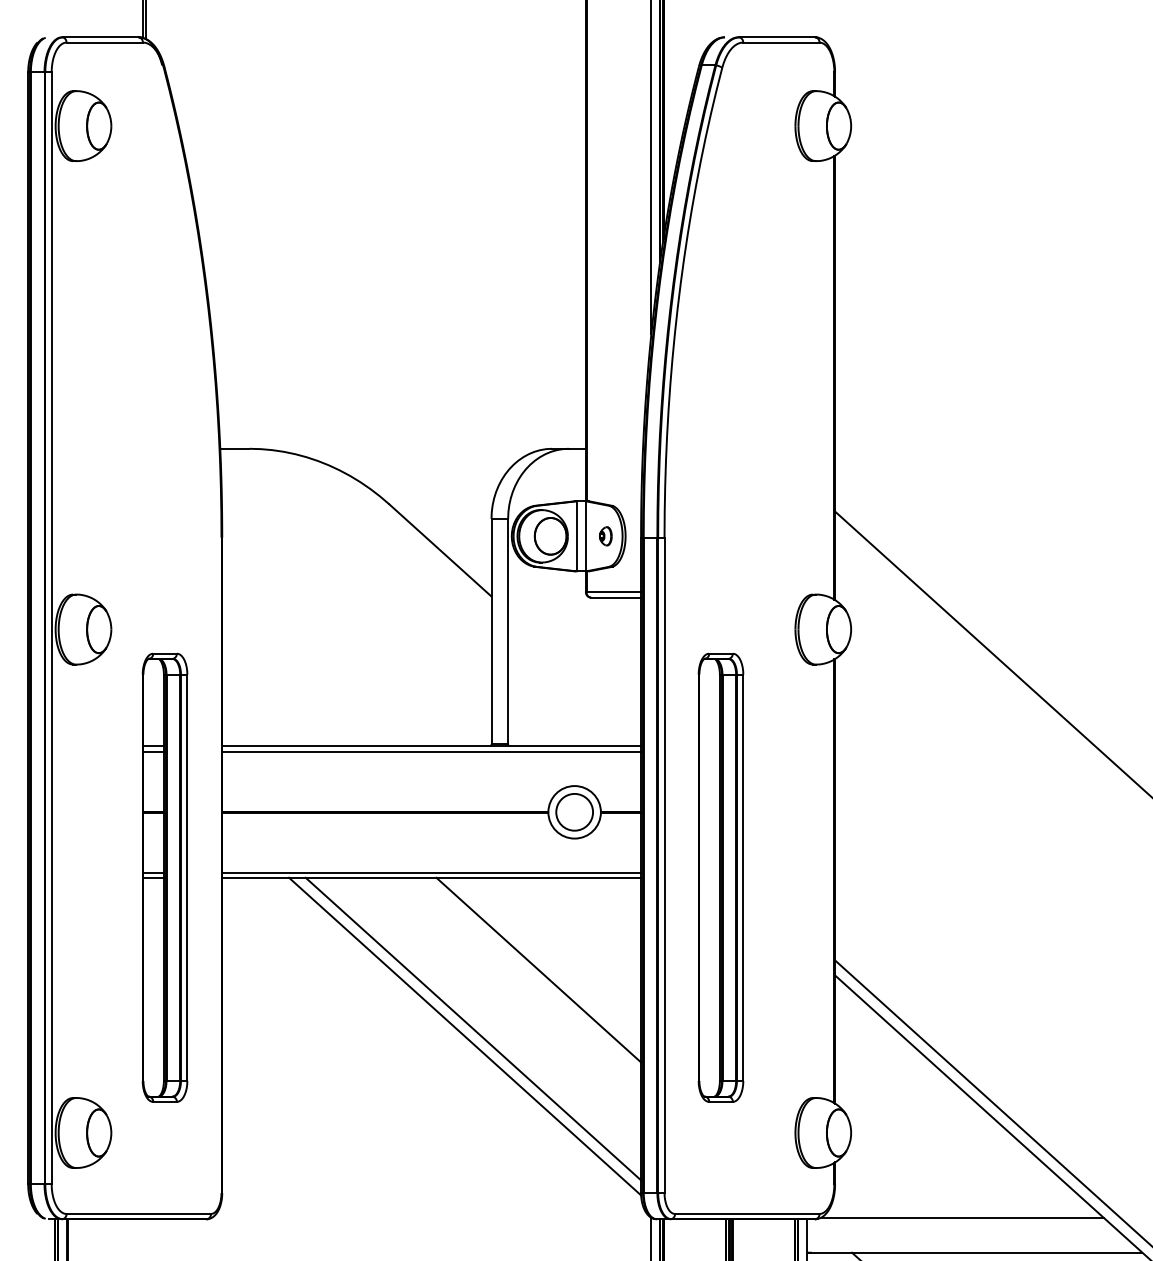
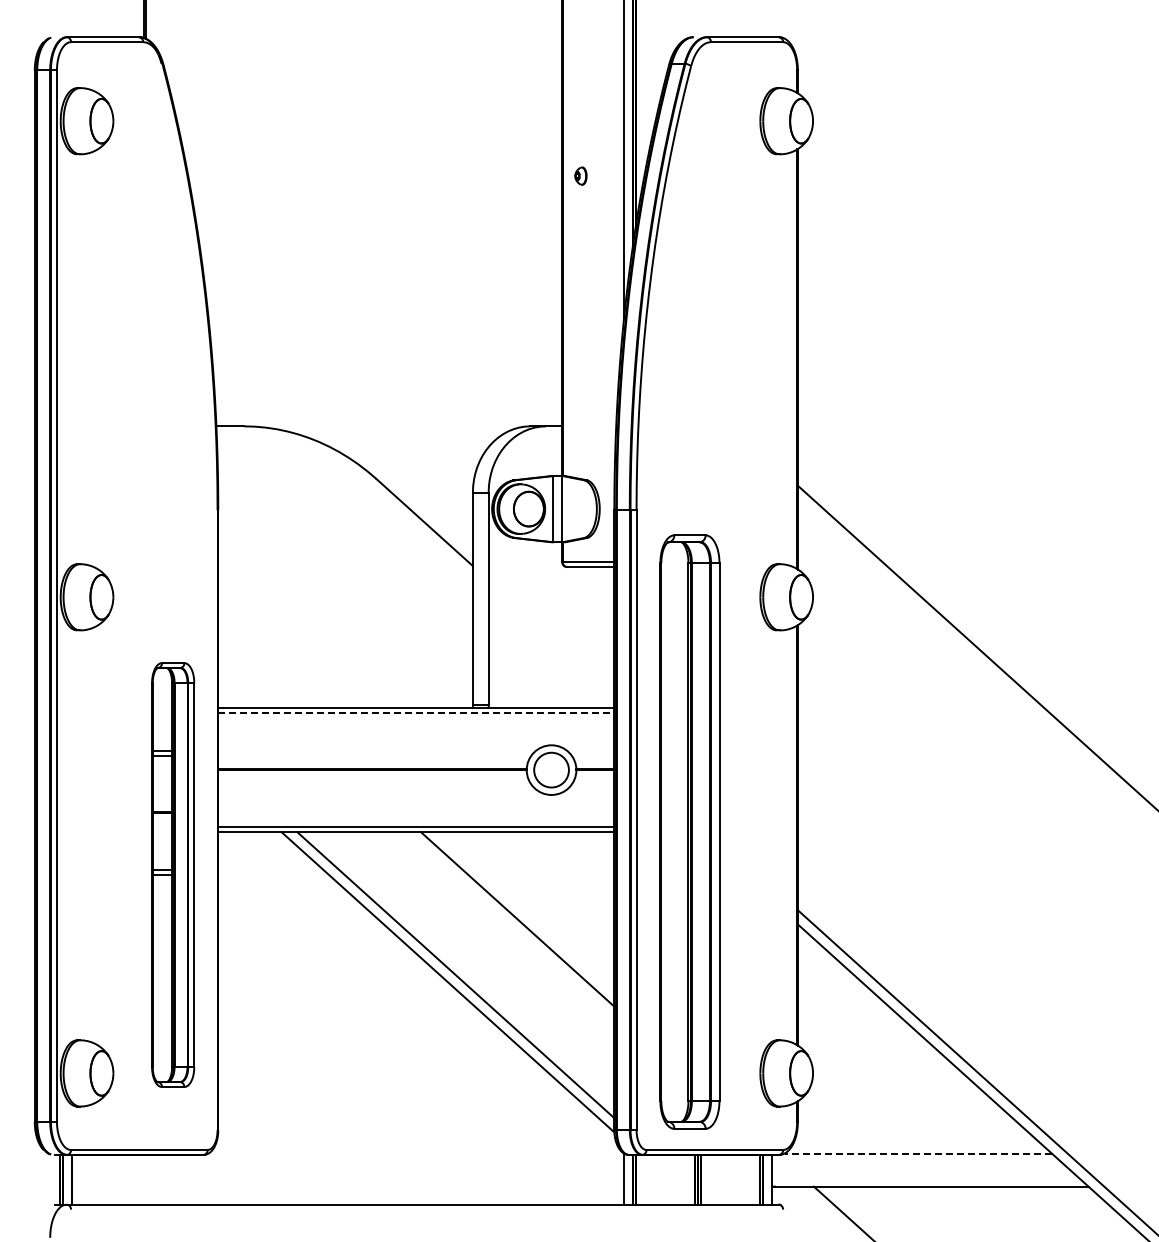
part: (605, 535) -> (580, 175), moved
line: (431, 751) -> (416, 712), solid -> dashed
part: (165, 877) -> (173, 874), moved
part: (720, 877) -> (689, 831), size x1.4
line: (962, 1217) -> (918, 1153), solid -> dashed

